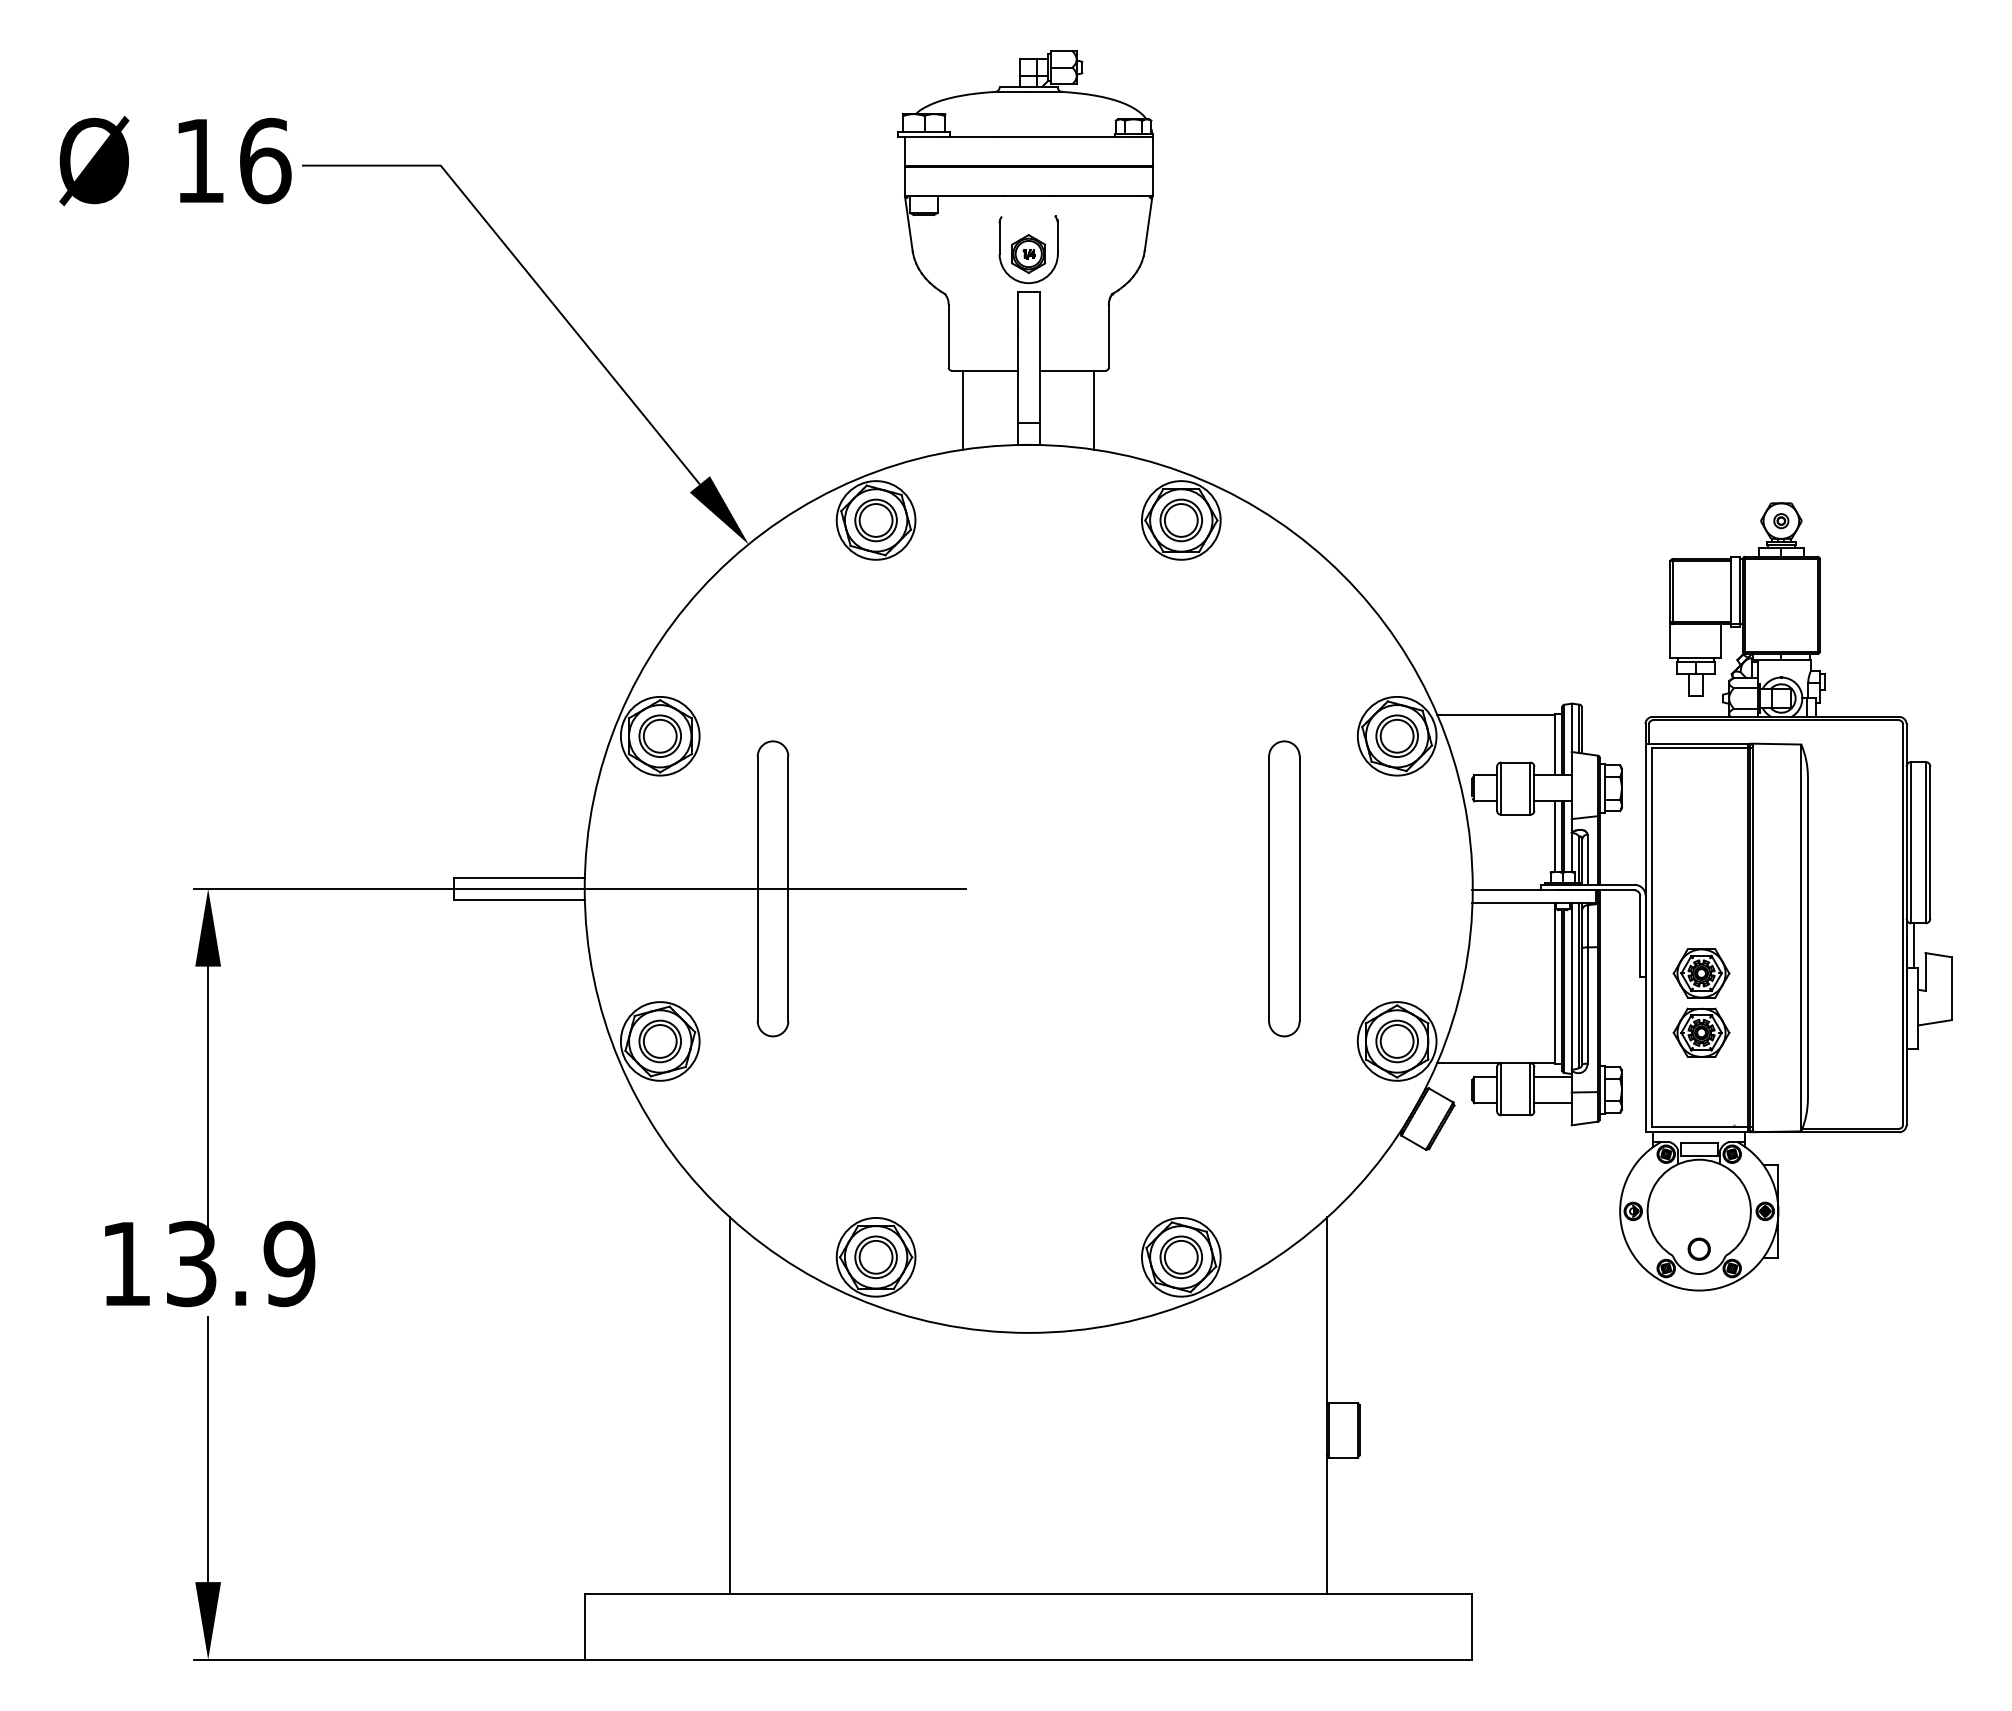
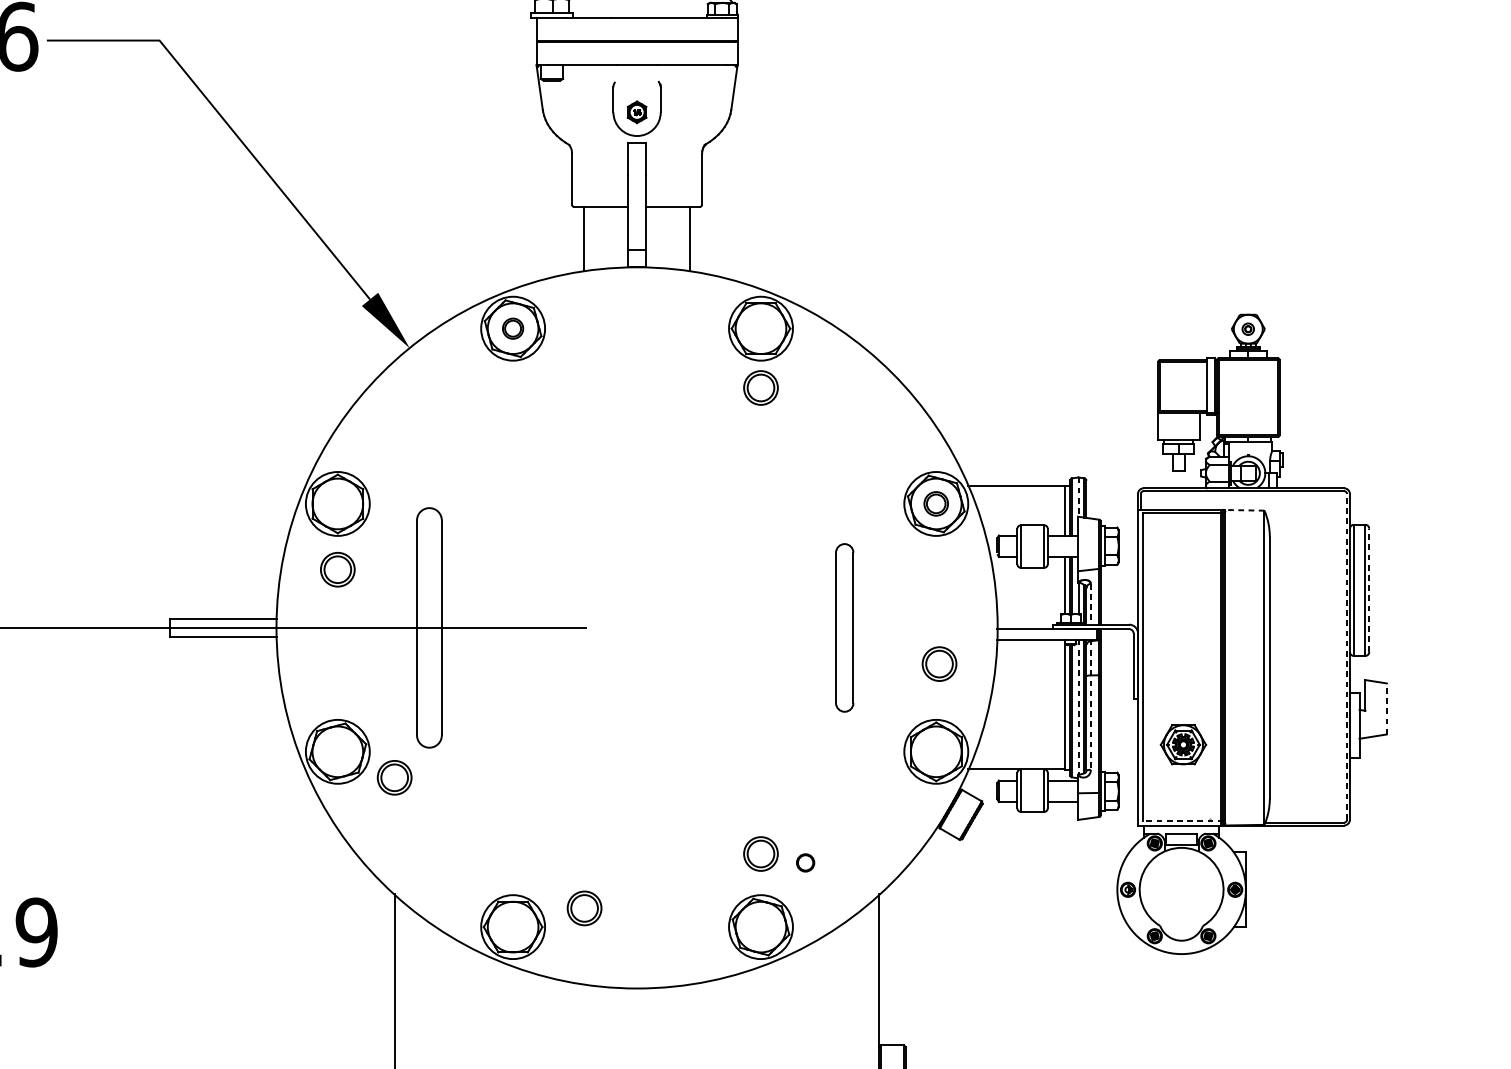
part: (1028, 253) -> (636, 111), size x0.7
part: (875, 520) -> (512, 328), size x0.6
part: (1180, 520) -> (760, 388), moved
line: (1572, 728) -> (1078, 497), solid -> dashed
part: (659, 735) -> (337, 569), moved
part: (1396, 735) -> (935, 503), size x0.7
line: (1776, 744) -> (1244, 510), solid -> dashed
line: (1930, 842) -> (1369, 590), solid -> dashed
line: (1587, 860) -> (1090, 604), solid -> dashed
part: (1284, 888) -> (844, 627), size x0.7
line: (1902, 924) -> (1346, 656), solid -> dashed
line: (1914, 945) -> (1356, 673), removed
part: (1701, 973) -> (1183, 696), removed
line: (1587, 984) -> (1090, 705), solid -> dashed
line: (1572, 987) -> (1078, 707), solid -> dashed
line: (1951, 988) -> (1386, 708), solid -> dashed
part: (659, 1041) -> (394, 777), moved
part: (1396, 1041) -> (938, 664), moved
line: (1701, 1127) -> (1183, 821), solid -> dashed
part: (1698, 1248) -> (804, 862), moved
part: (875, 1256) -> (584, 907), moved
part: (1180, 1256) -> (760, 853), moved

